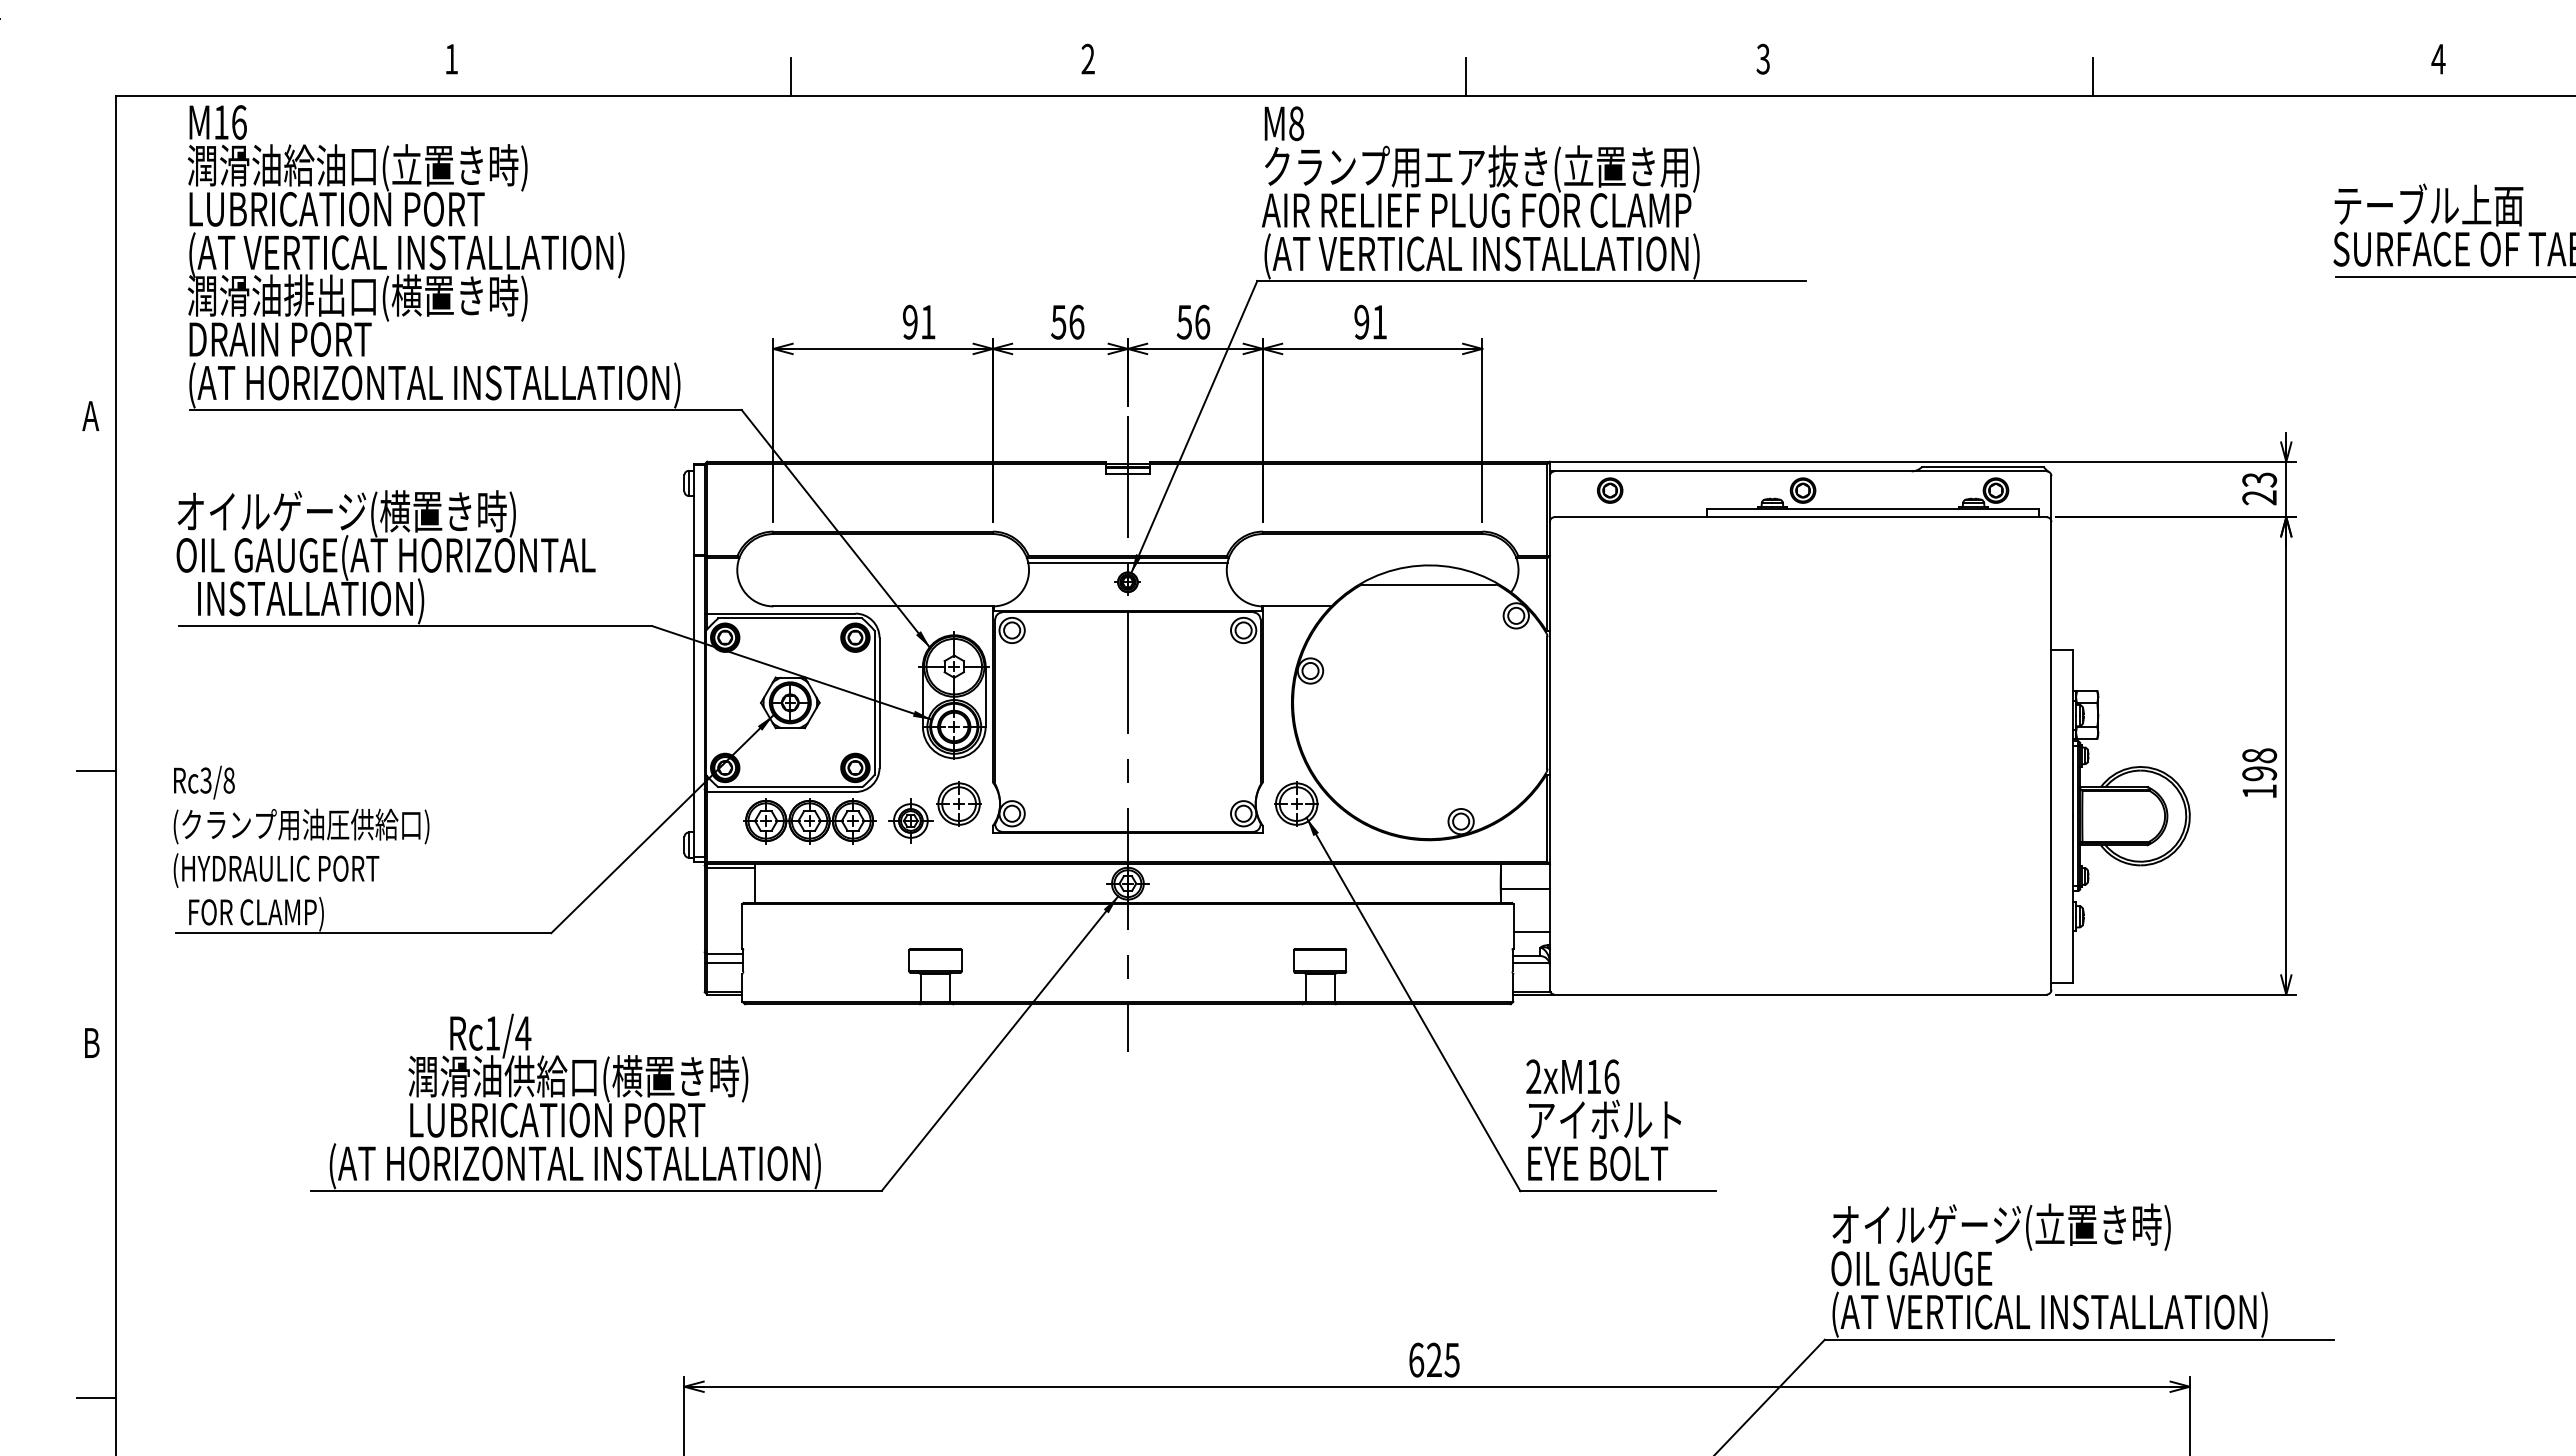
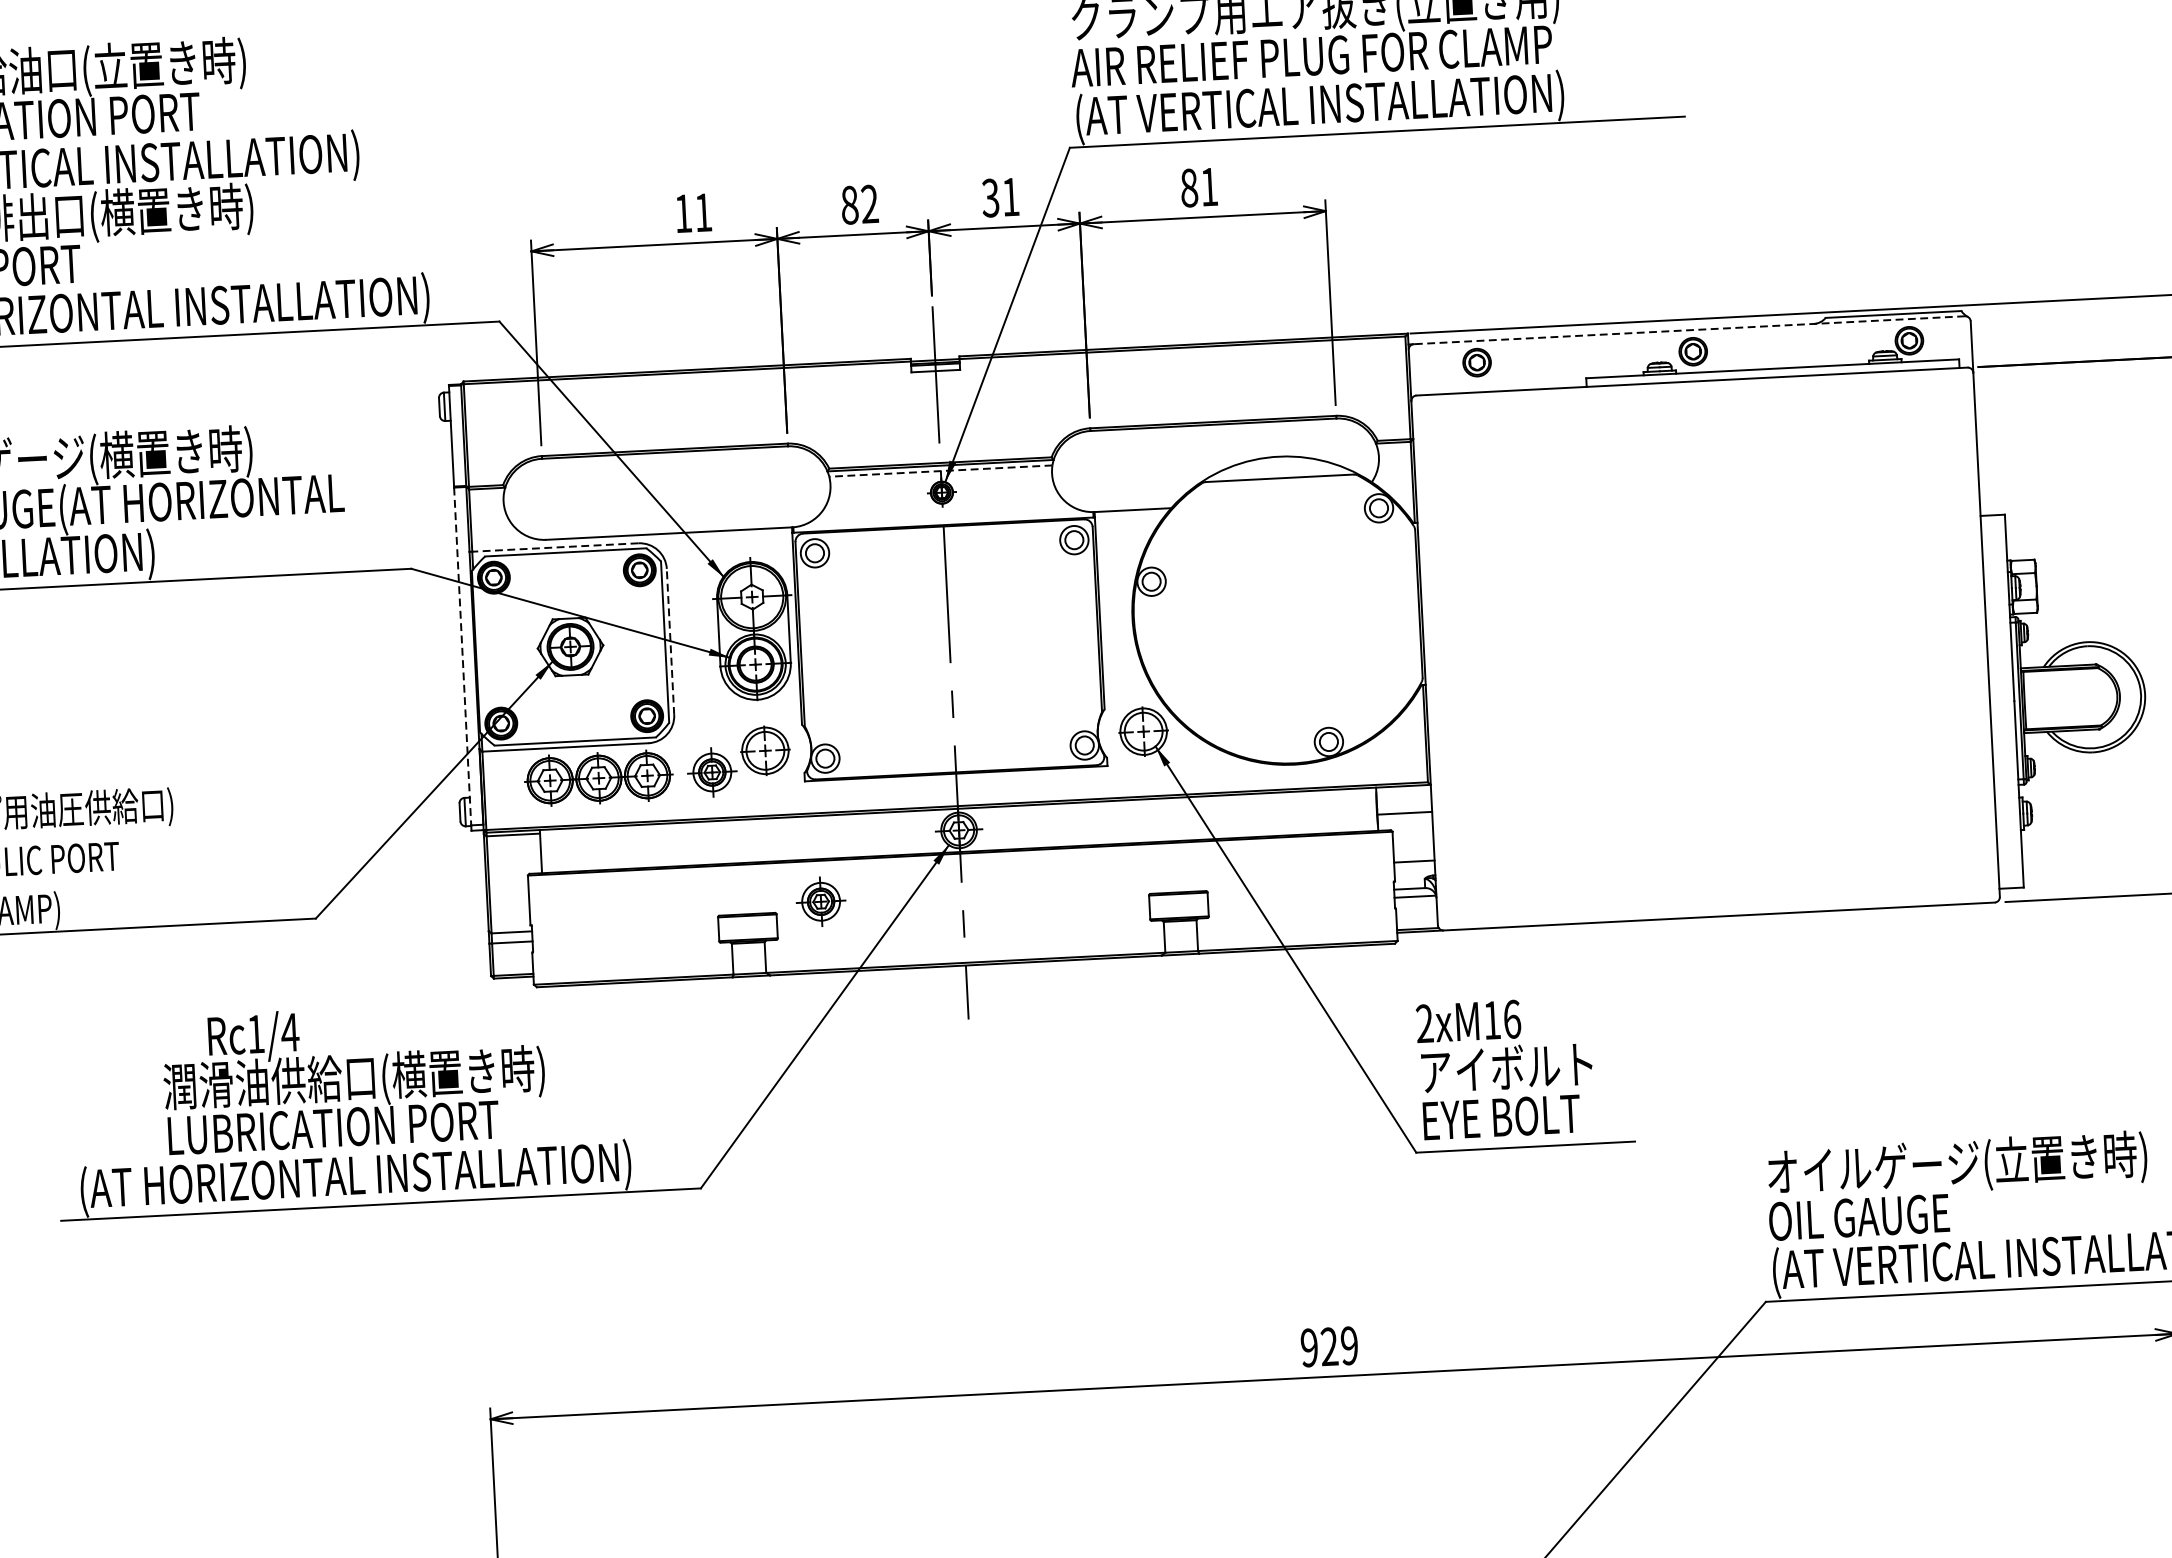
text: (910, 321) -> (683, 212), 91 -> 11
text: (1067, 321) -> (859, 203), 56 -> 82
text: (1193, 321) -> (1000, 196), 56 -> 31
text: (1361, 321) -> (1188, 187), 91 -> 81
line: (1800, 471) -> (1689, 330), solid -> dashed
line: (1127, 562) -> (940, 470), solid -> dashed
line: (780, 613) -> (554, 547), solid -> dashed
line: (879, 702) -> (670, 641), solid -> dashed
line: (693, 706) -> (462, 656), solid -> dashed
part: (1001, 940) -> (820, 901), added
text: (1434, 1359) -> (1329, 1346), 625 -> 929

